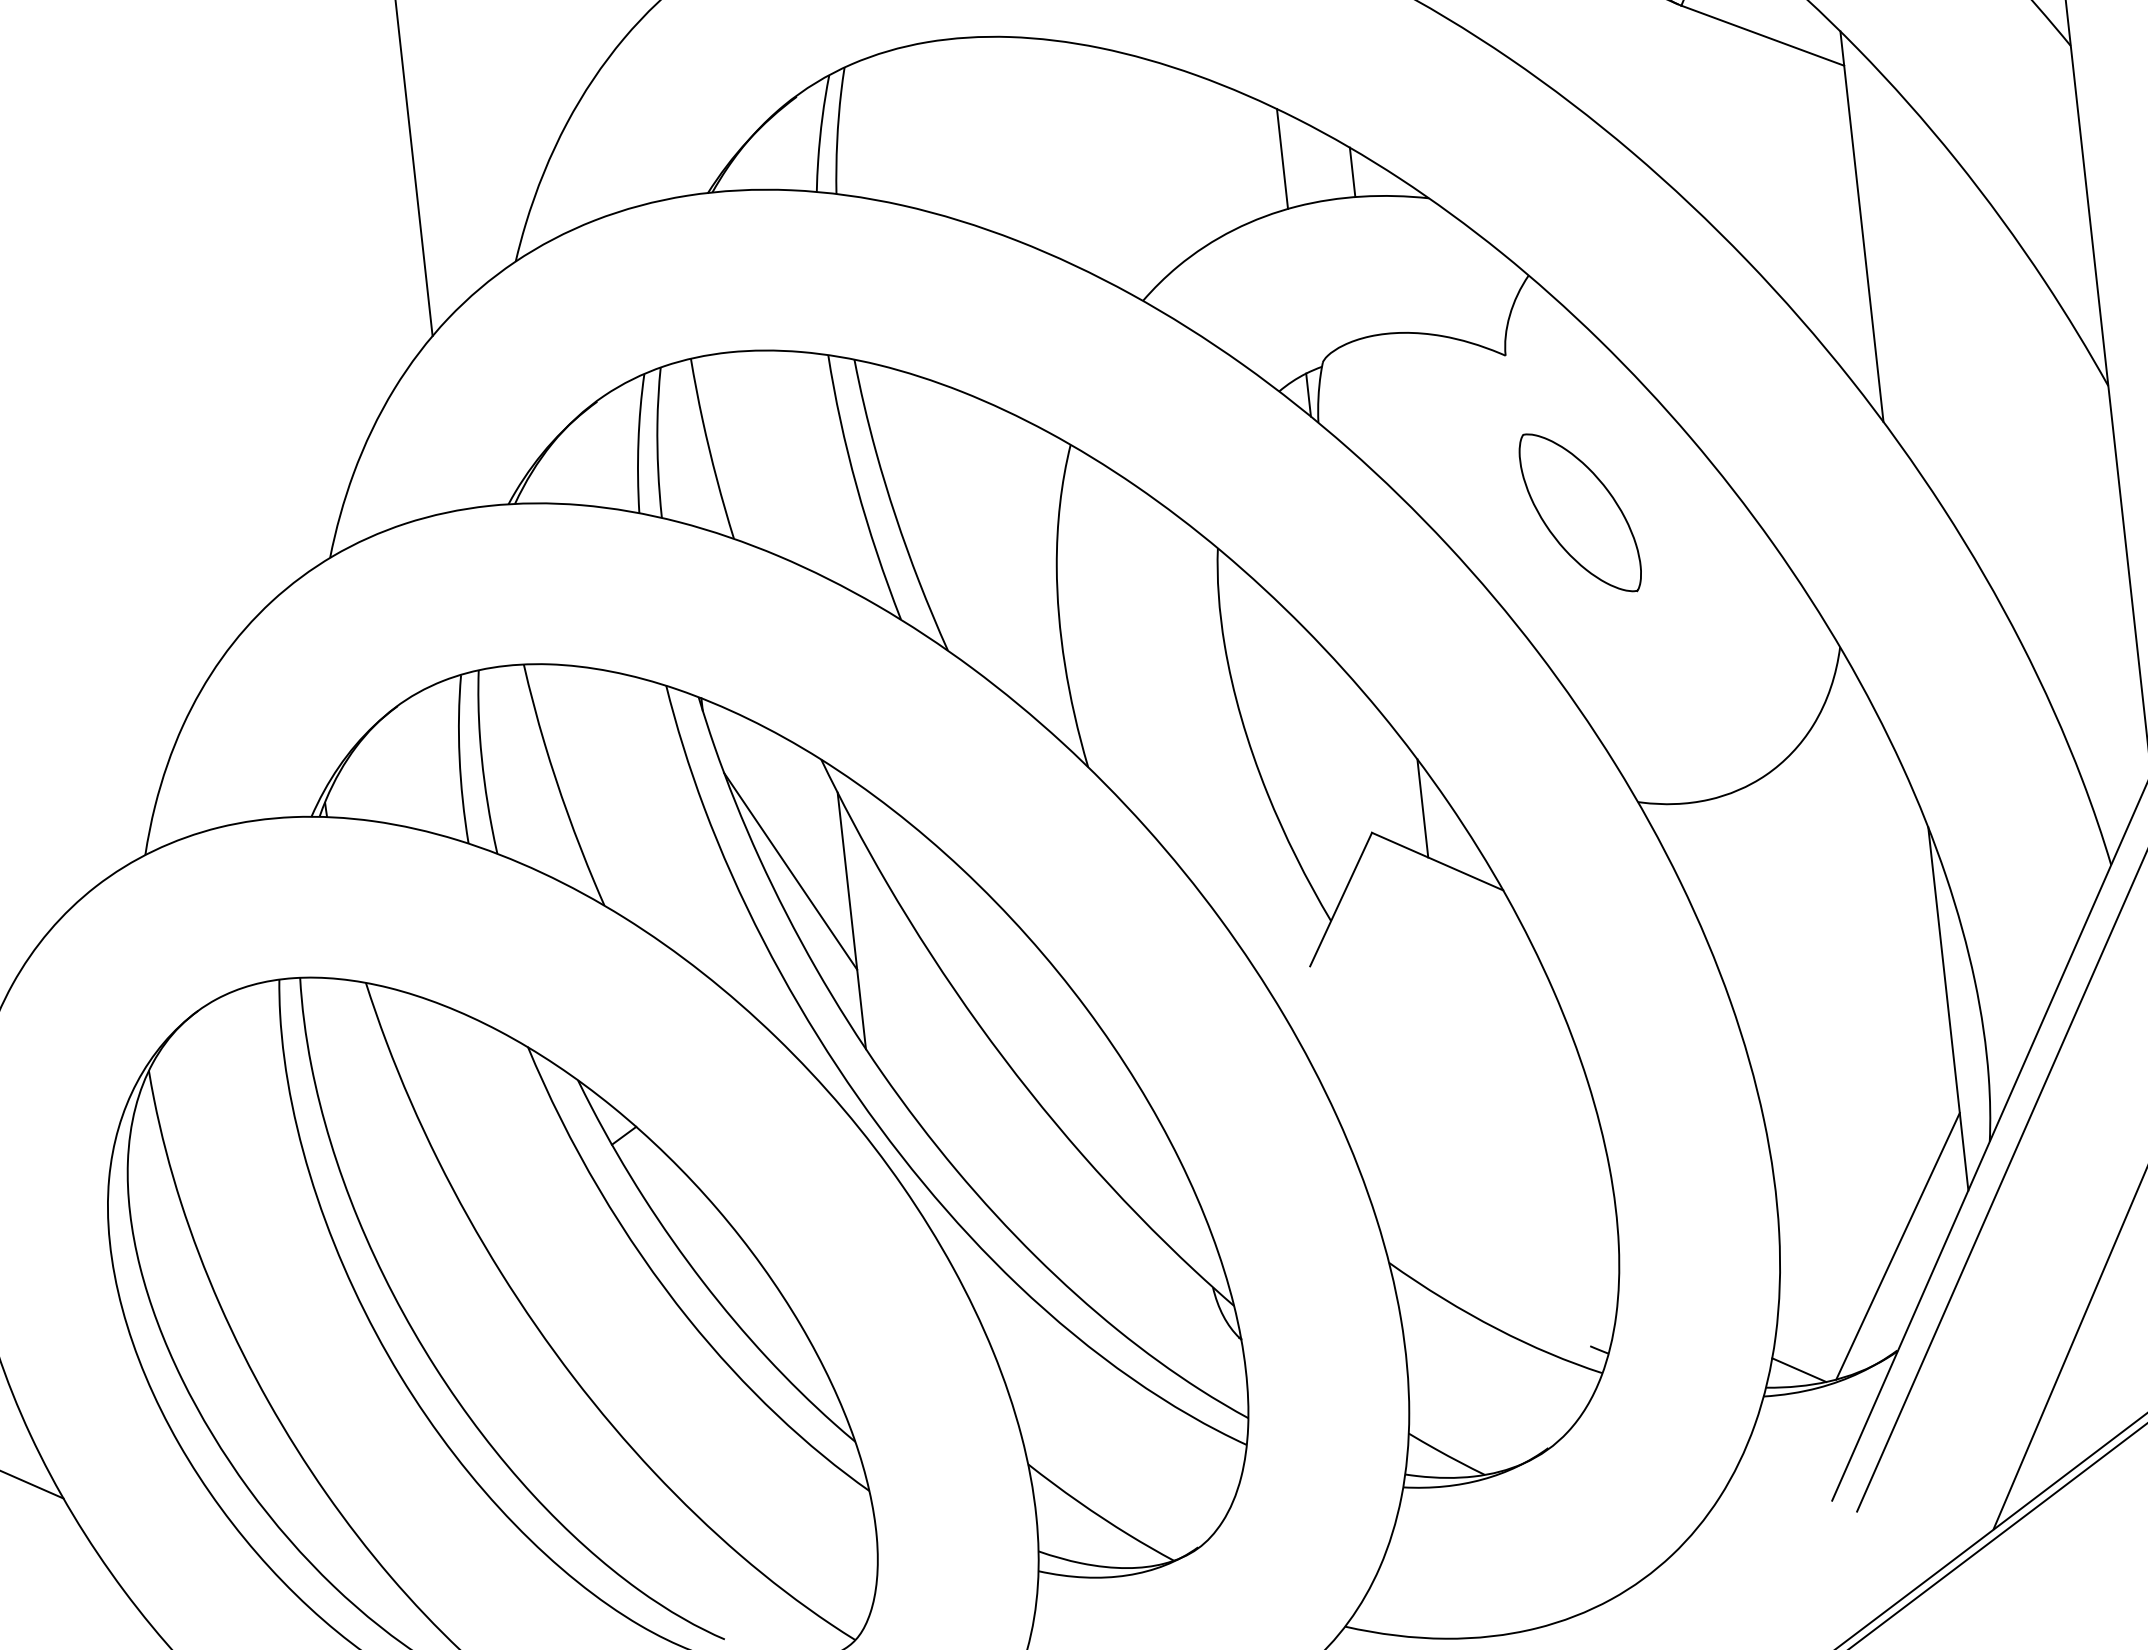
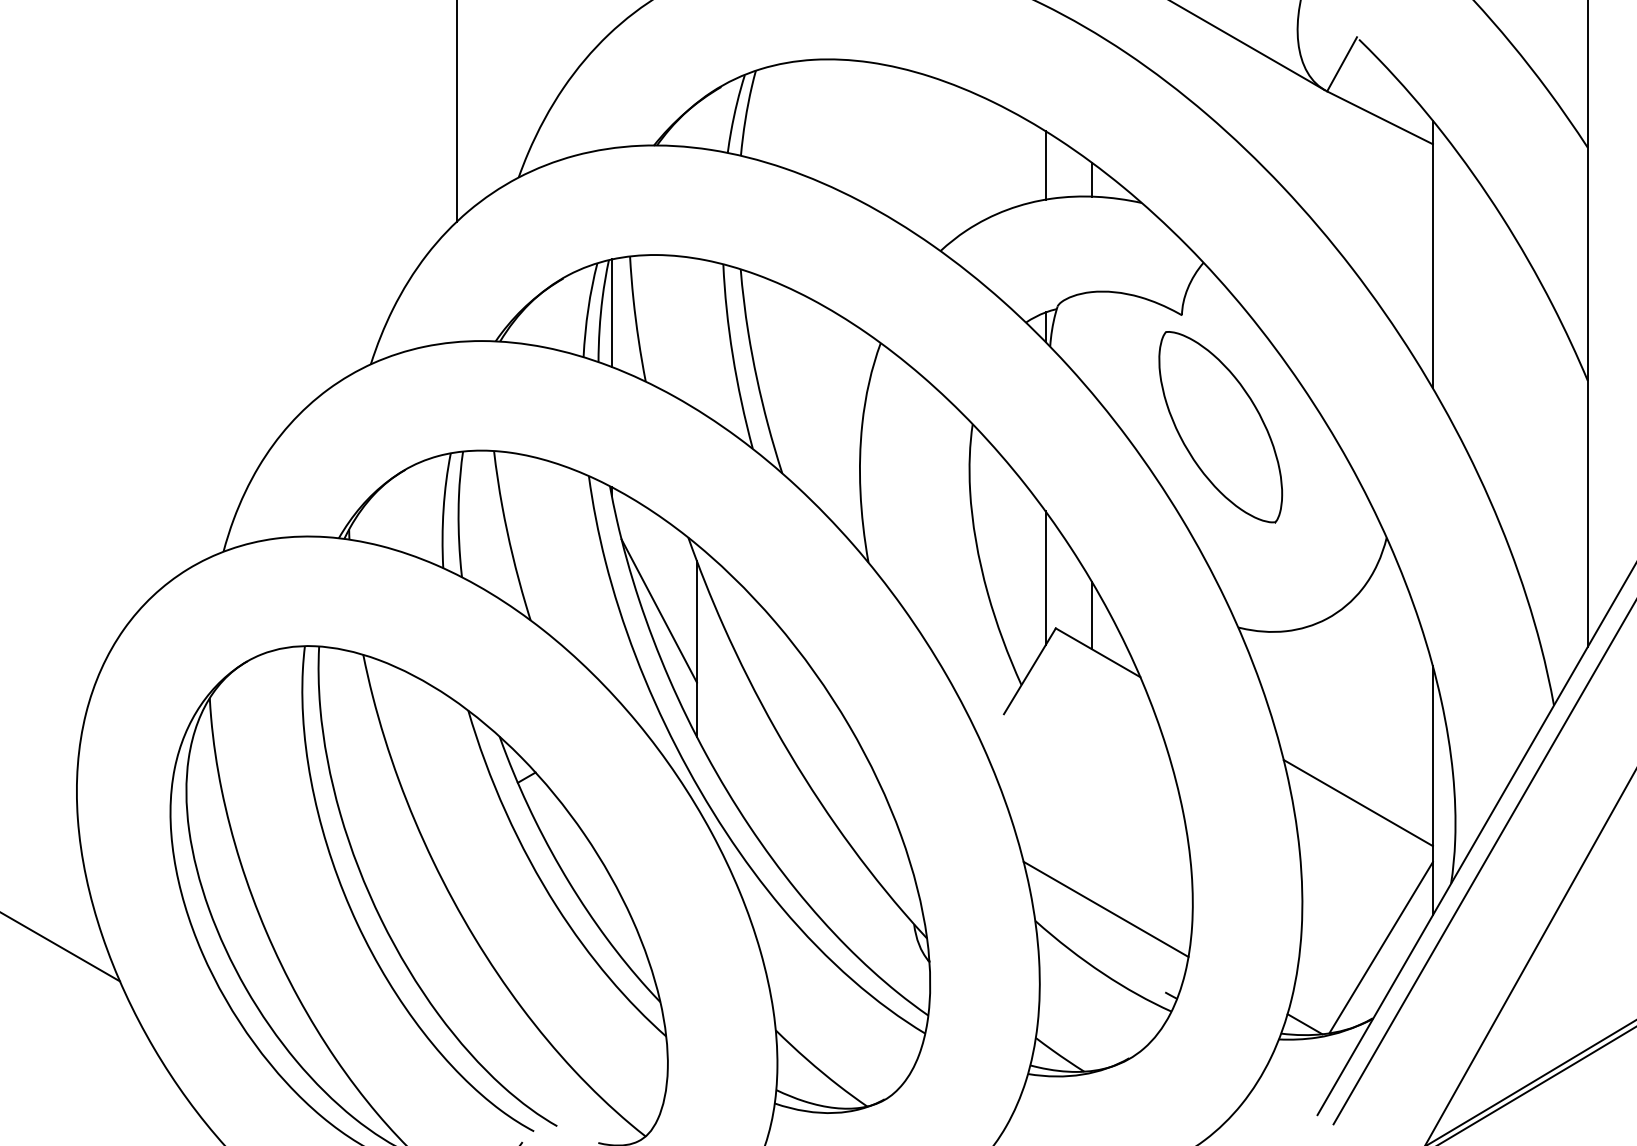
line: (672, 443) -> (611, 312), added
part: (1579, 513) -> (1220, 427), size x1.67
line: (1348, 761) -> (1045, 578), added
line: (1840, 1038) -> (1357, 802), added
line: (1489, 1233) -> (1105, 908), added

